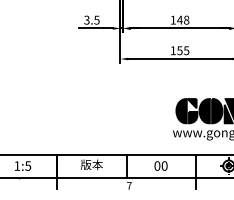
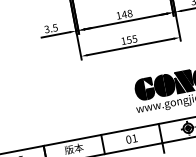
text: (164, 165) -> (134, 138), 00 -> 01

